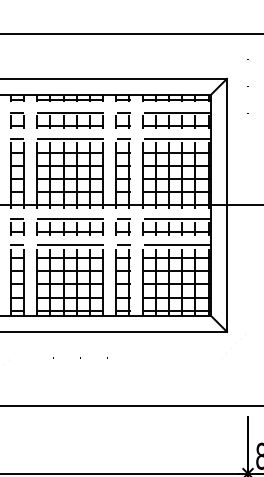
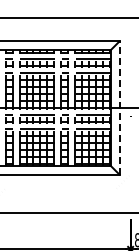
line: (226, 206) -> (119, 108), solid -> dashed

